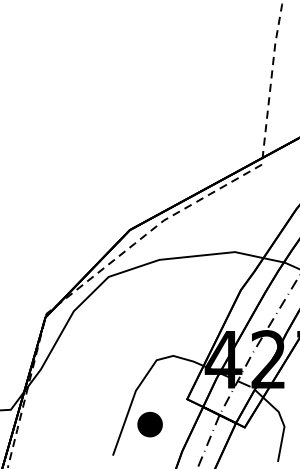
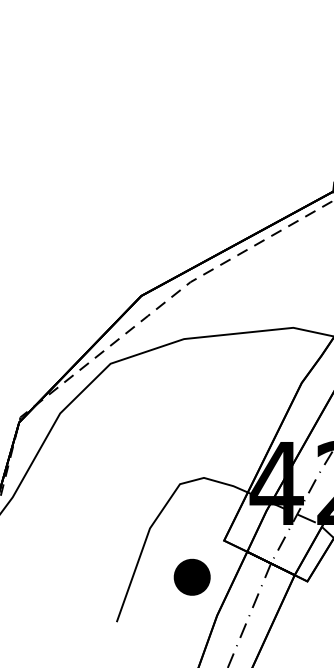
part: (149, 424) -> (191, 577), moved

